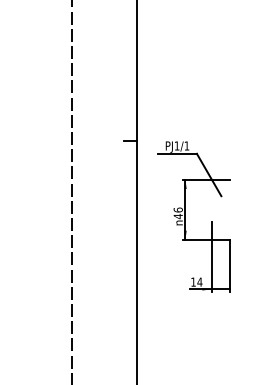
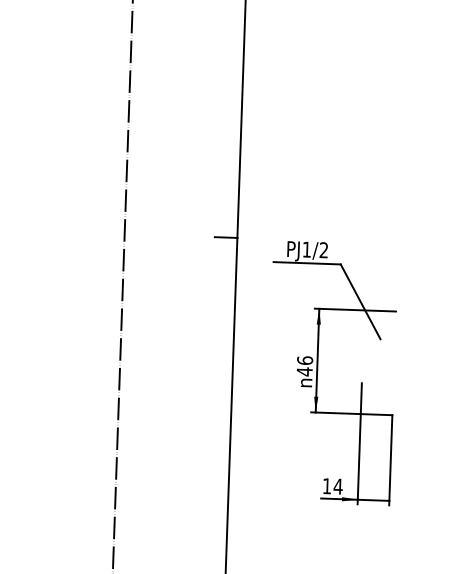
text: (186, 145) -> (323, 249), PJ1/1 -> PJ1/2

